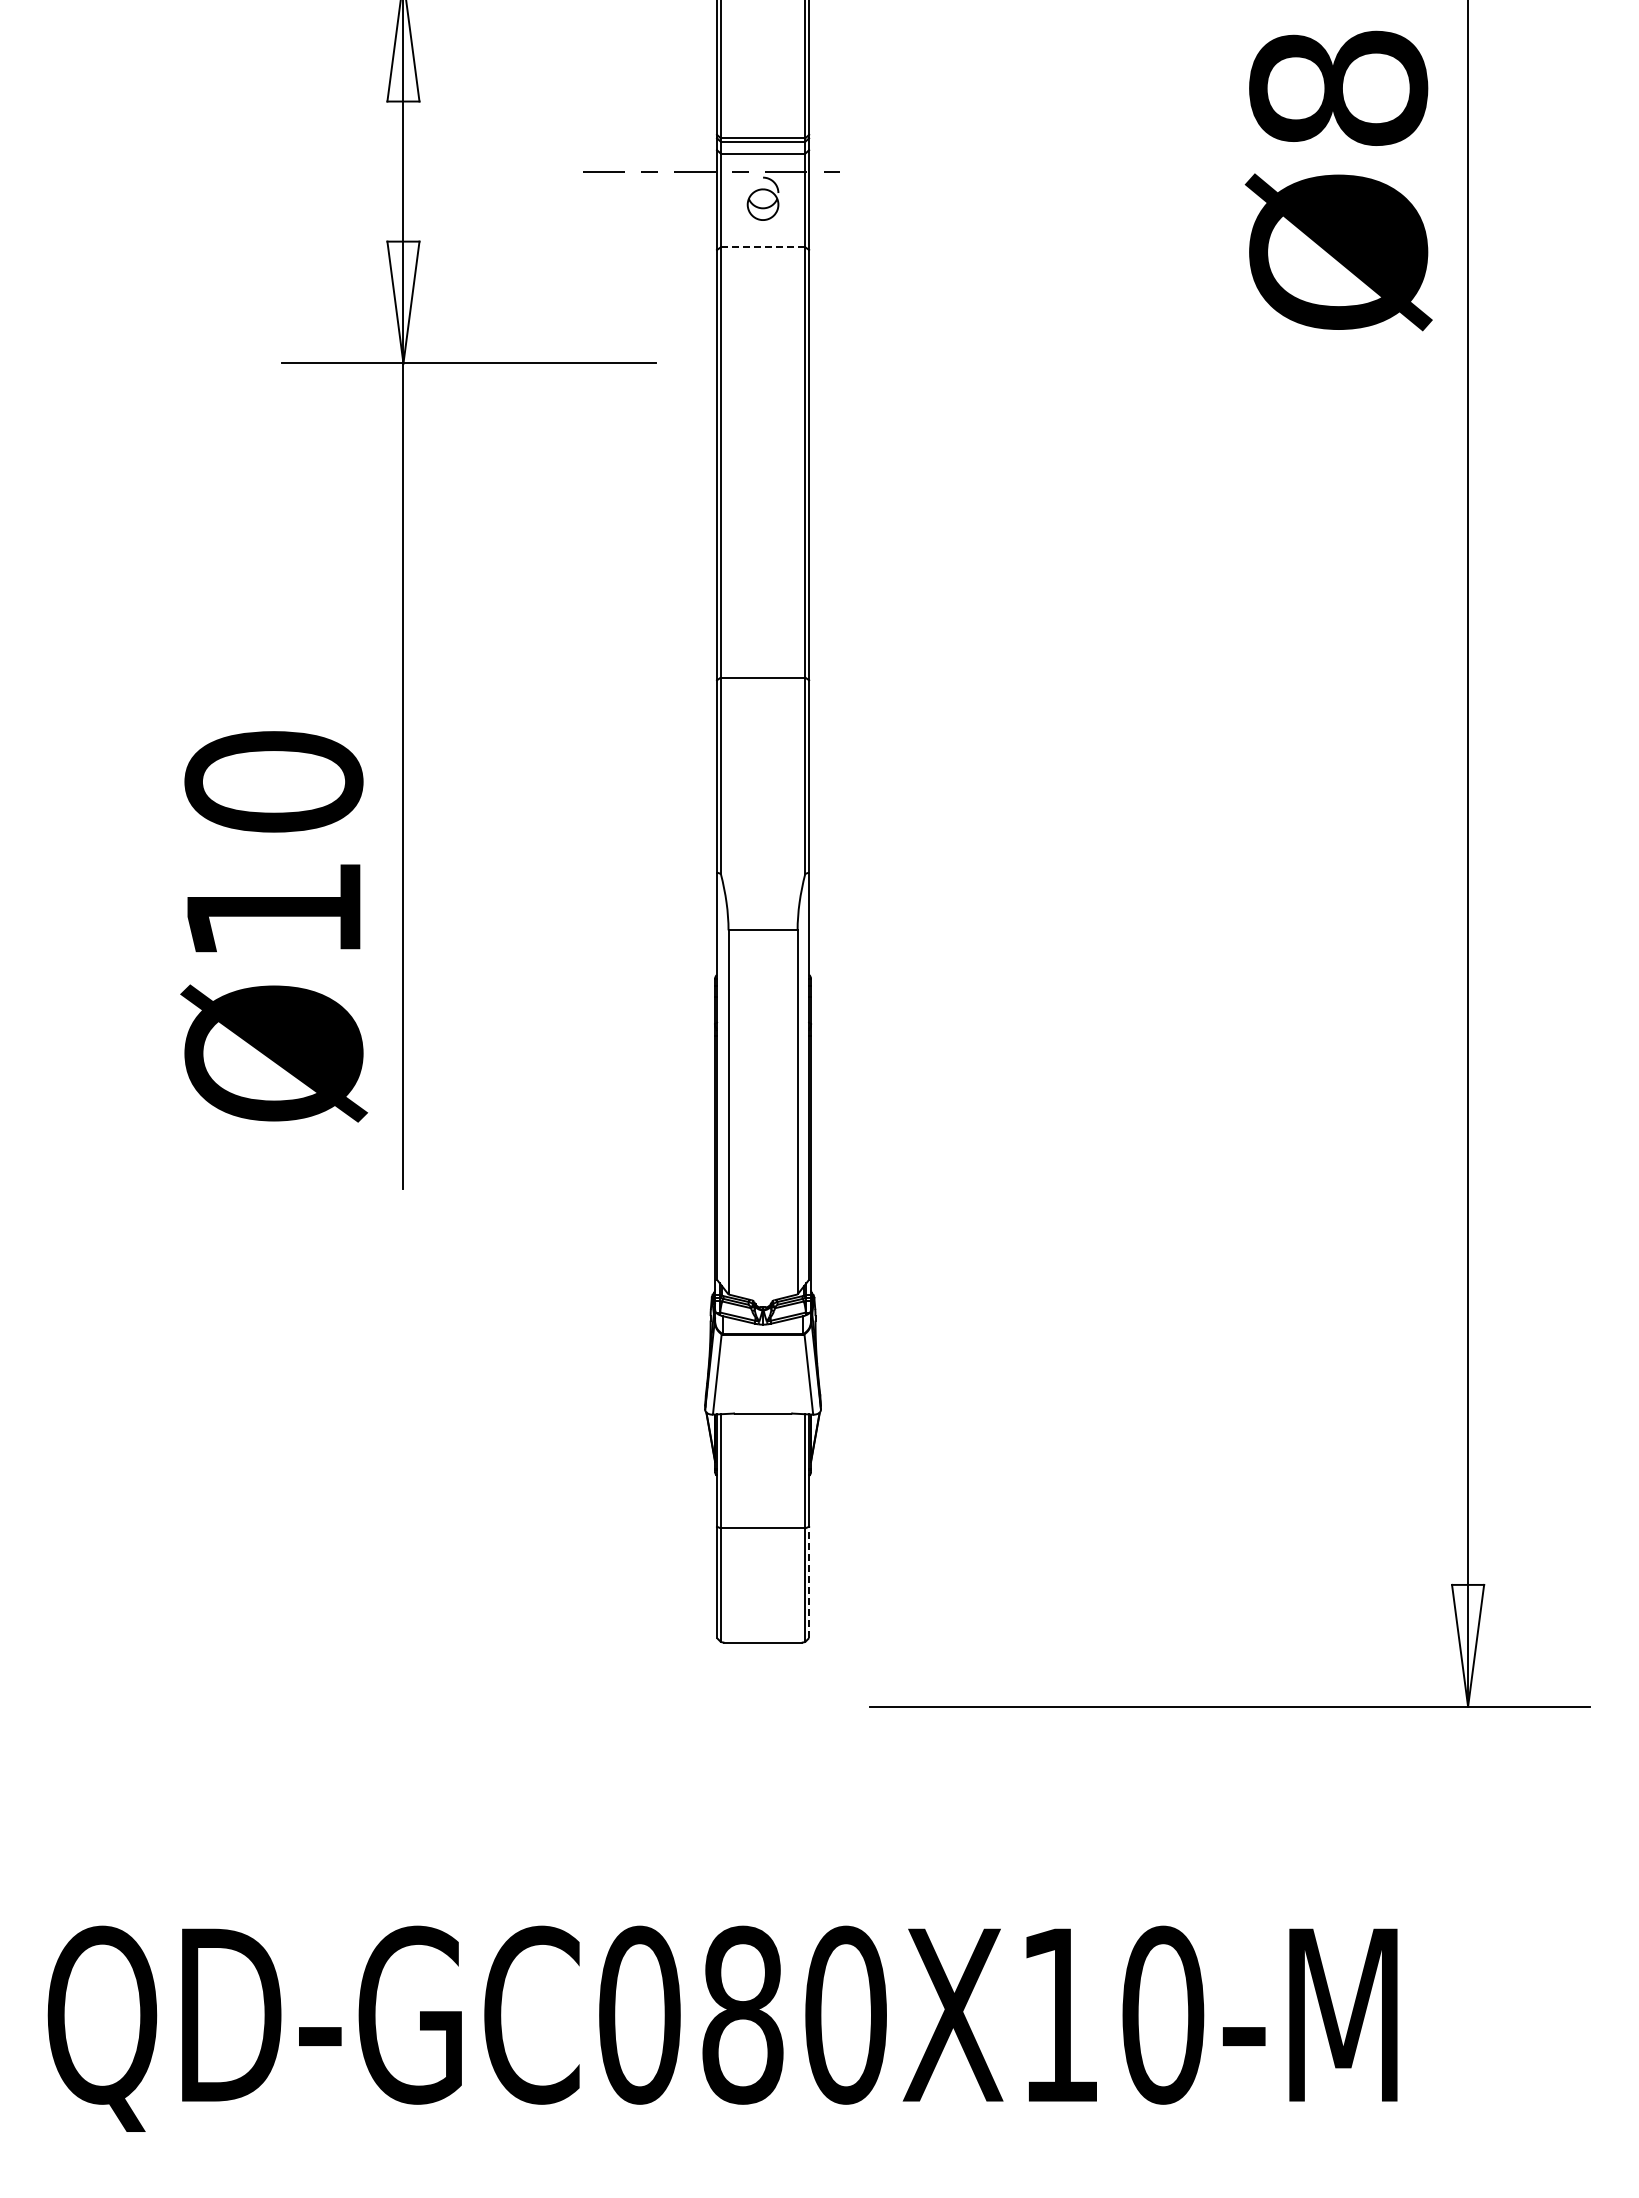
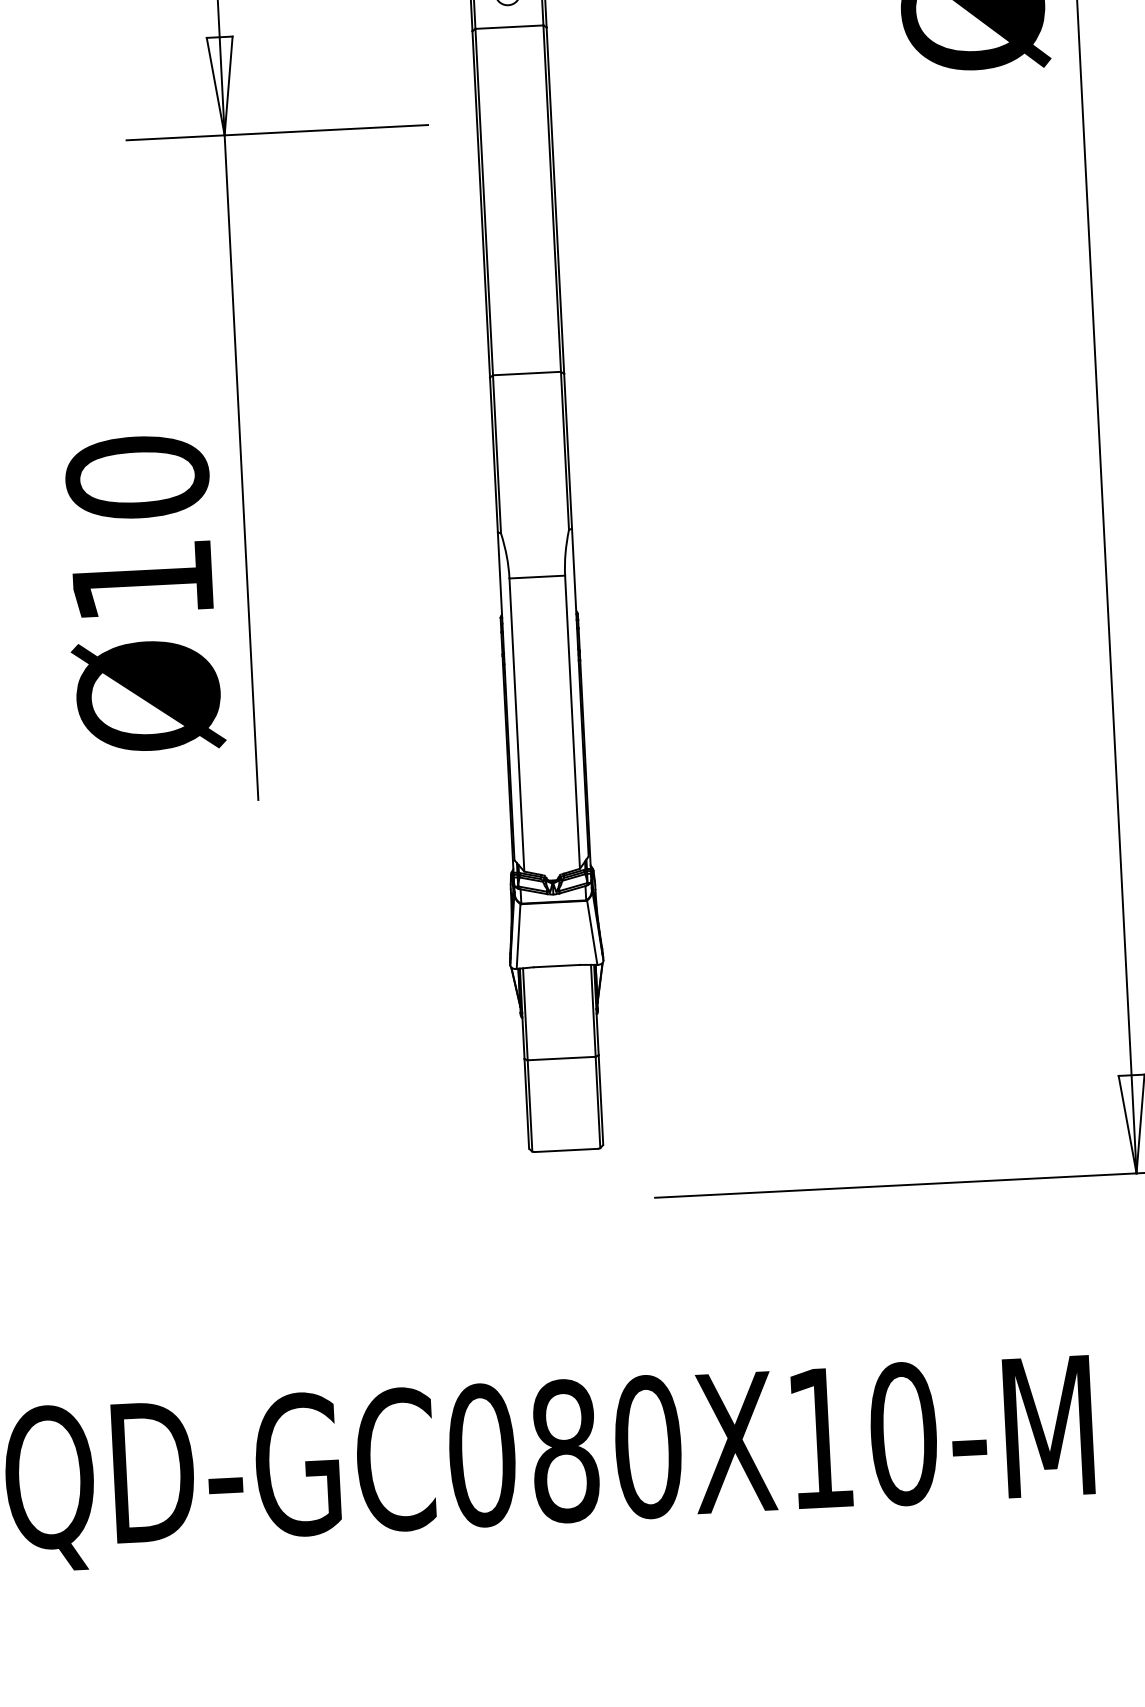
line: (762, 247) -> (508, 27), dashed -> solid
line: (809, 1582) -> (601, 1100), dashed -> solid

